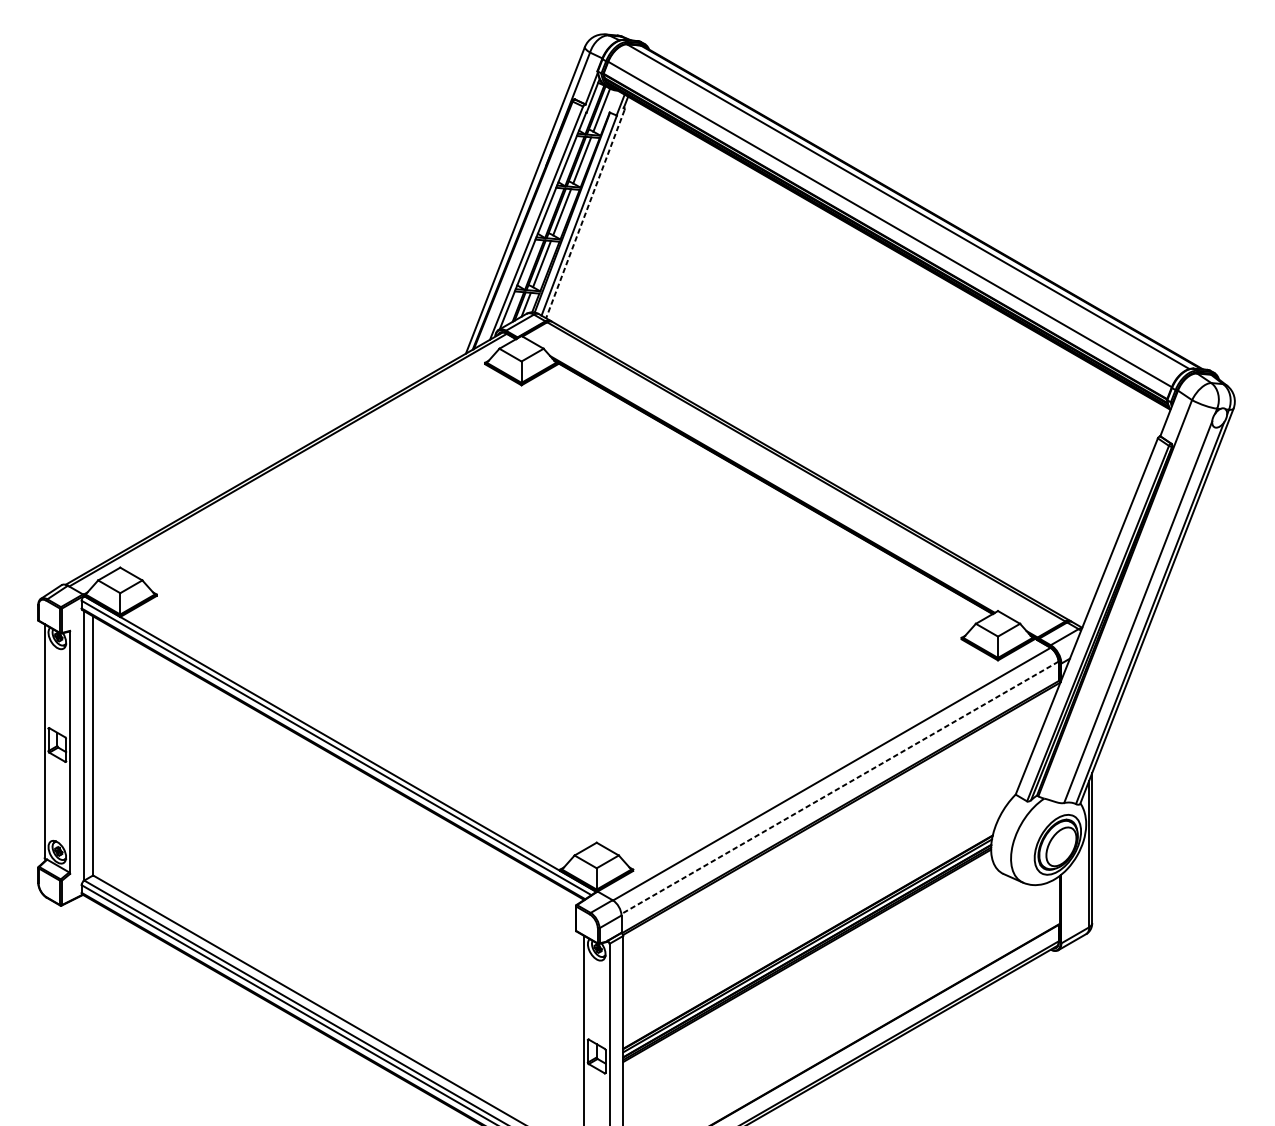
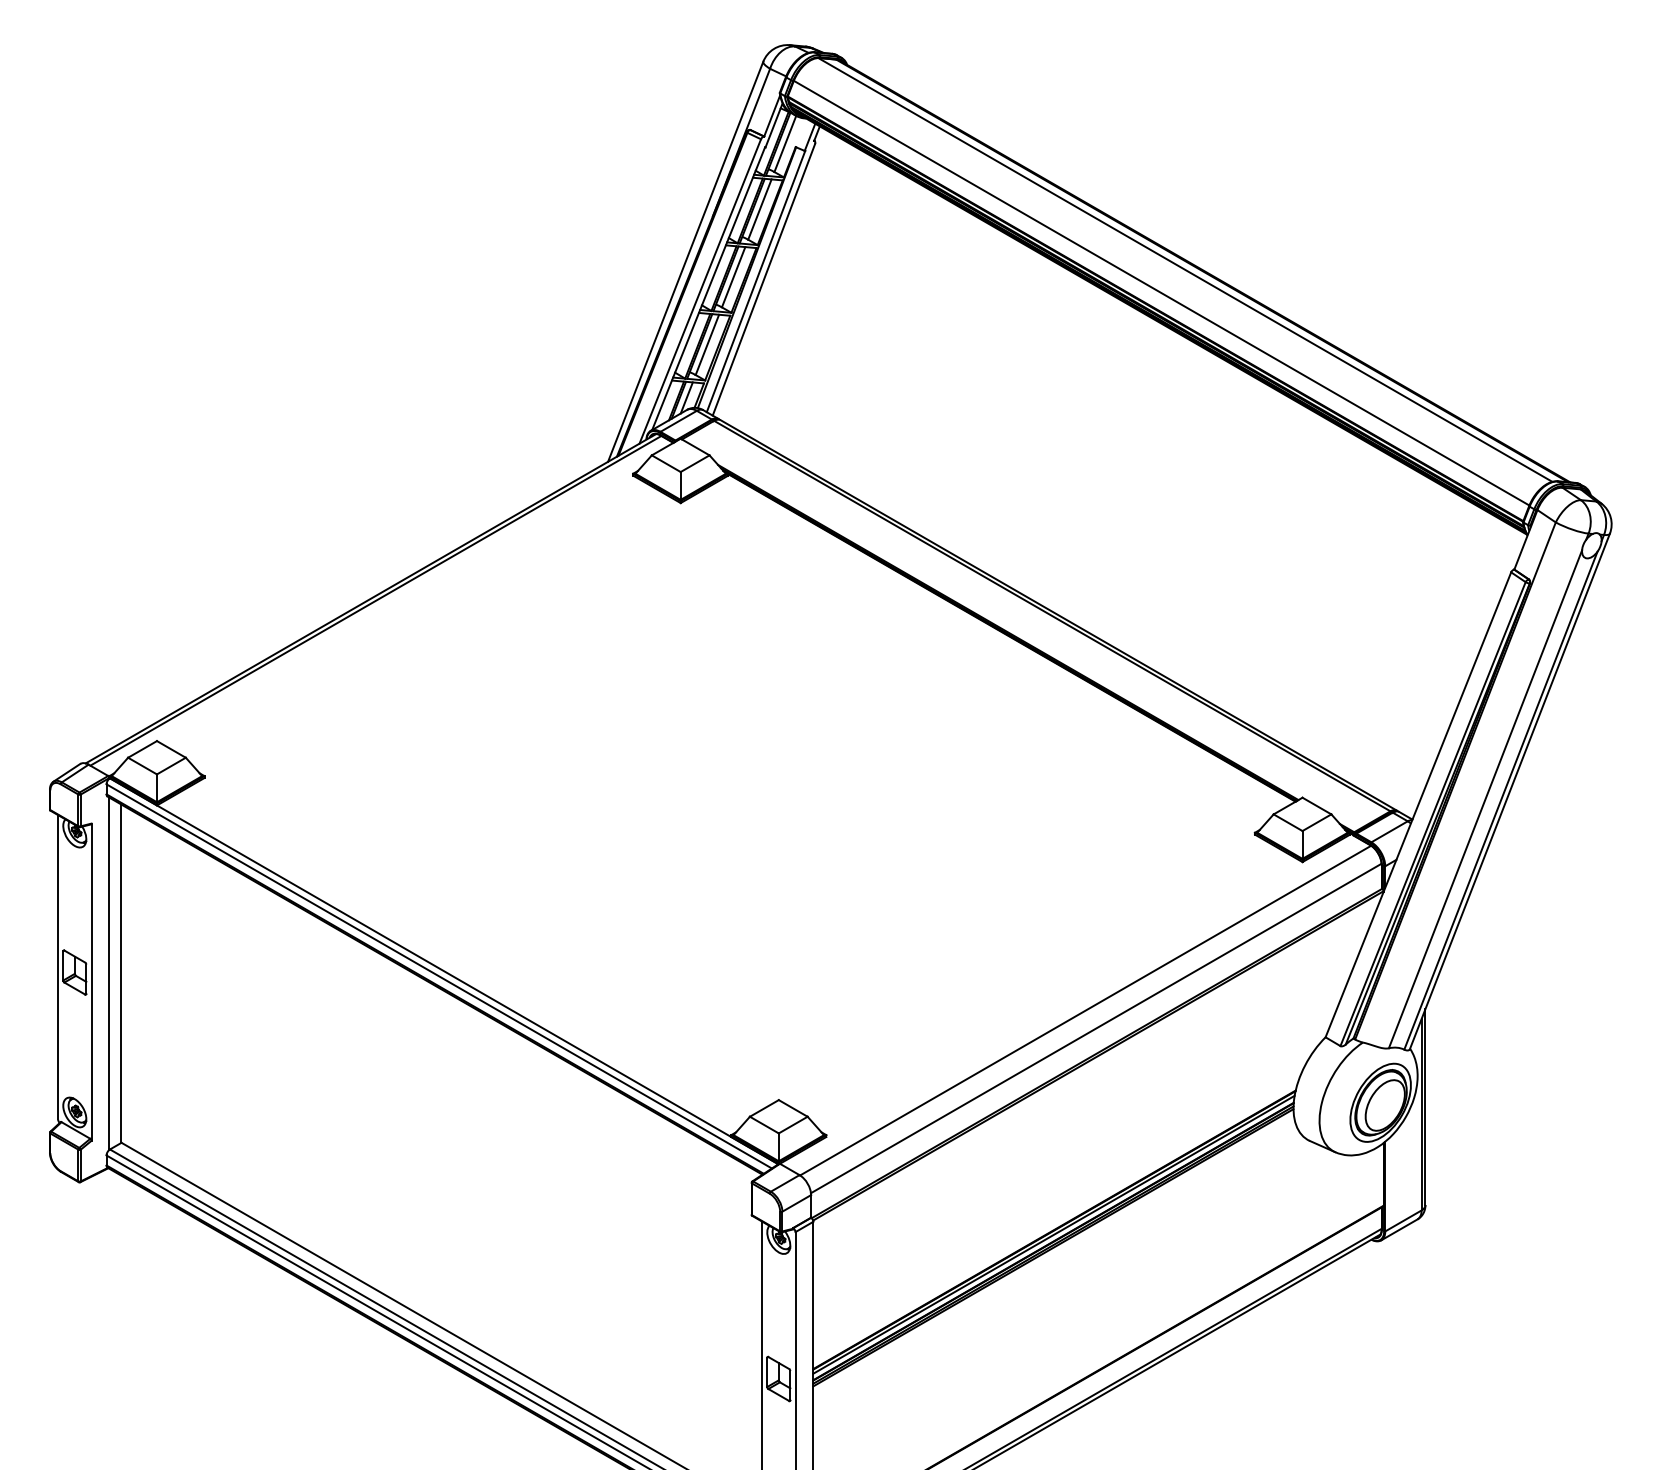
line: (585, 214) -> (763, 280), dashed -> solid
line: (839, 787) -> (1095, 1028), dashed -> solid

